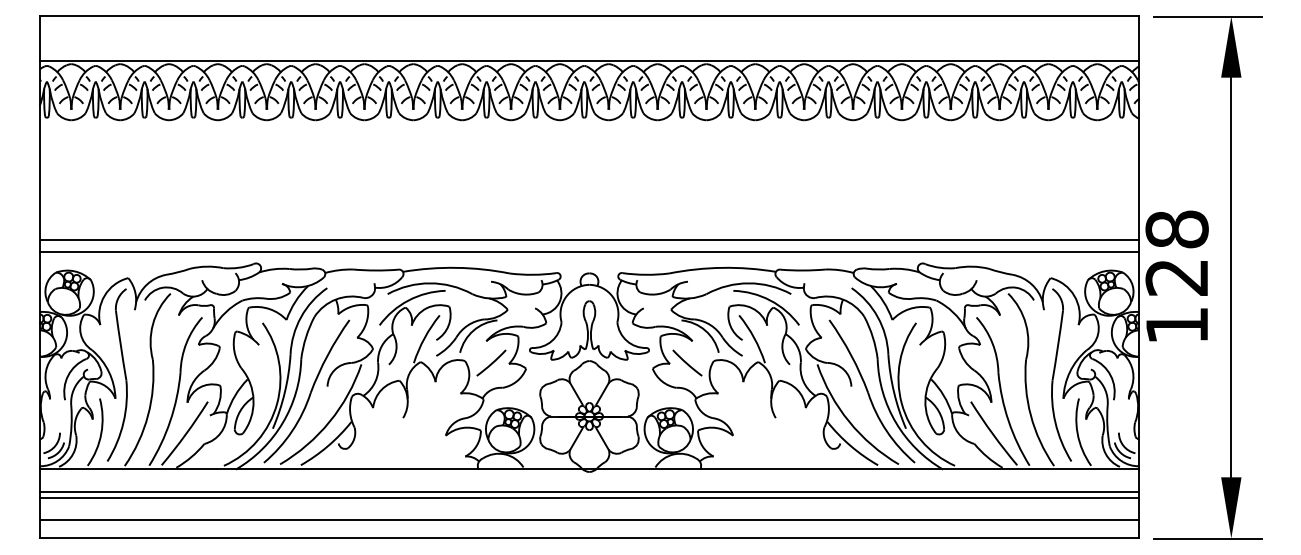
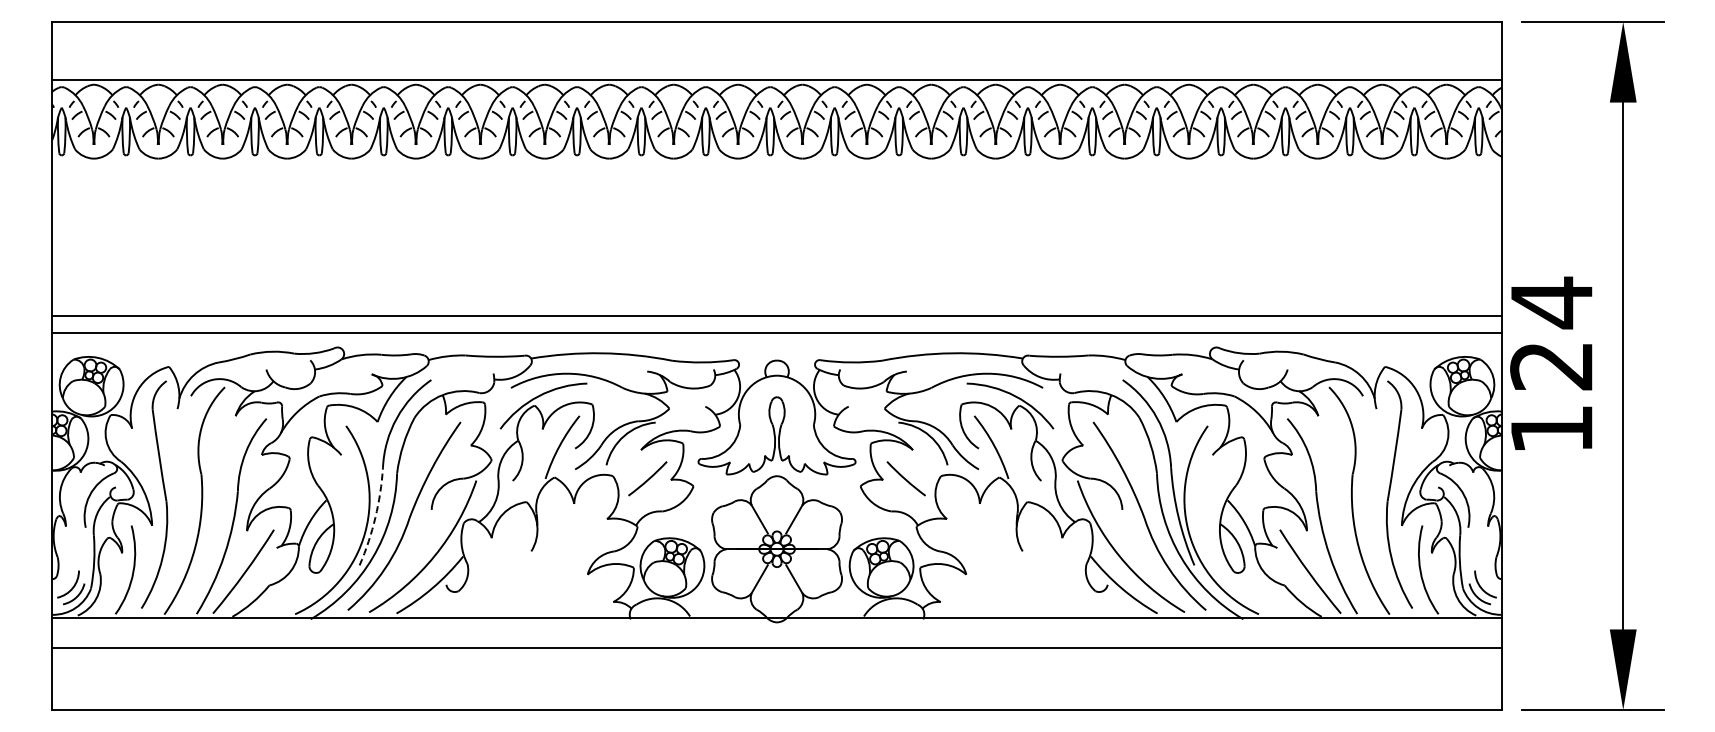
text: (1176, 229) -> (1551, 302), 128 -> 124
arc: (284, 392) -> (375, 517), solid -> dashed
line: (589, 498) -> (776, 657), removed
line: (589, 520) -> (776, 686), removed

